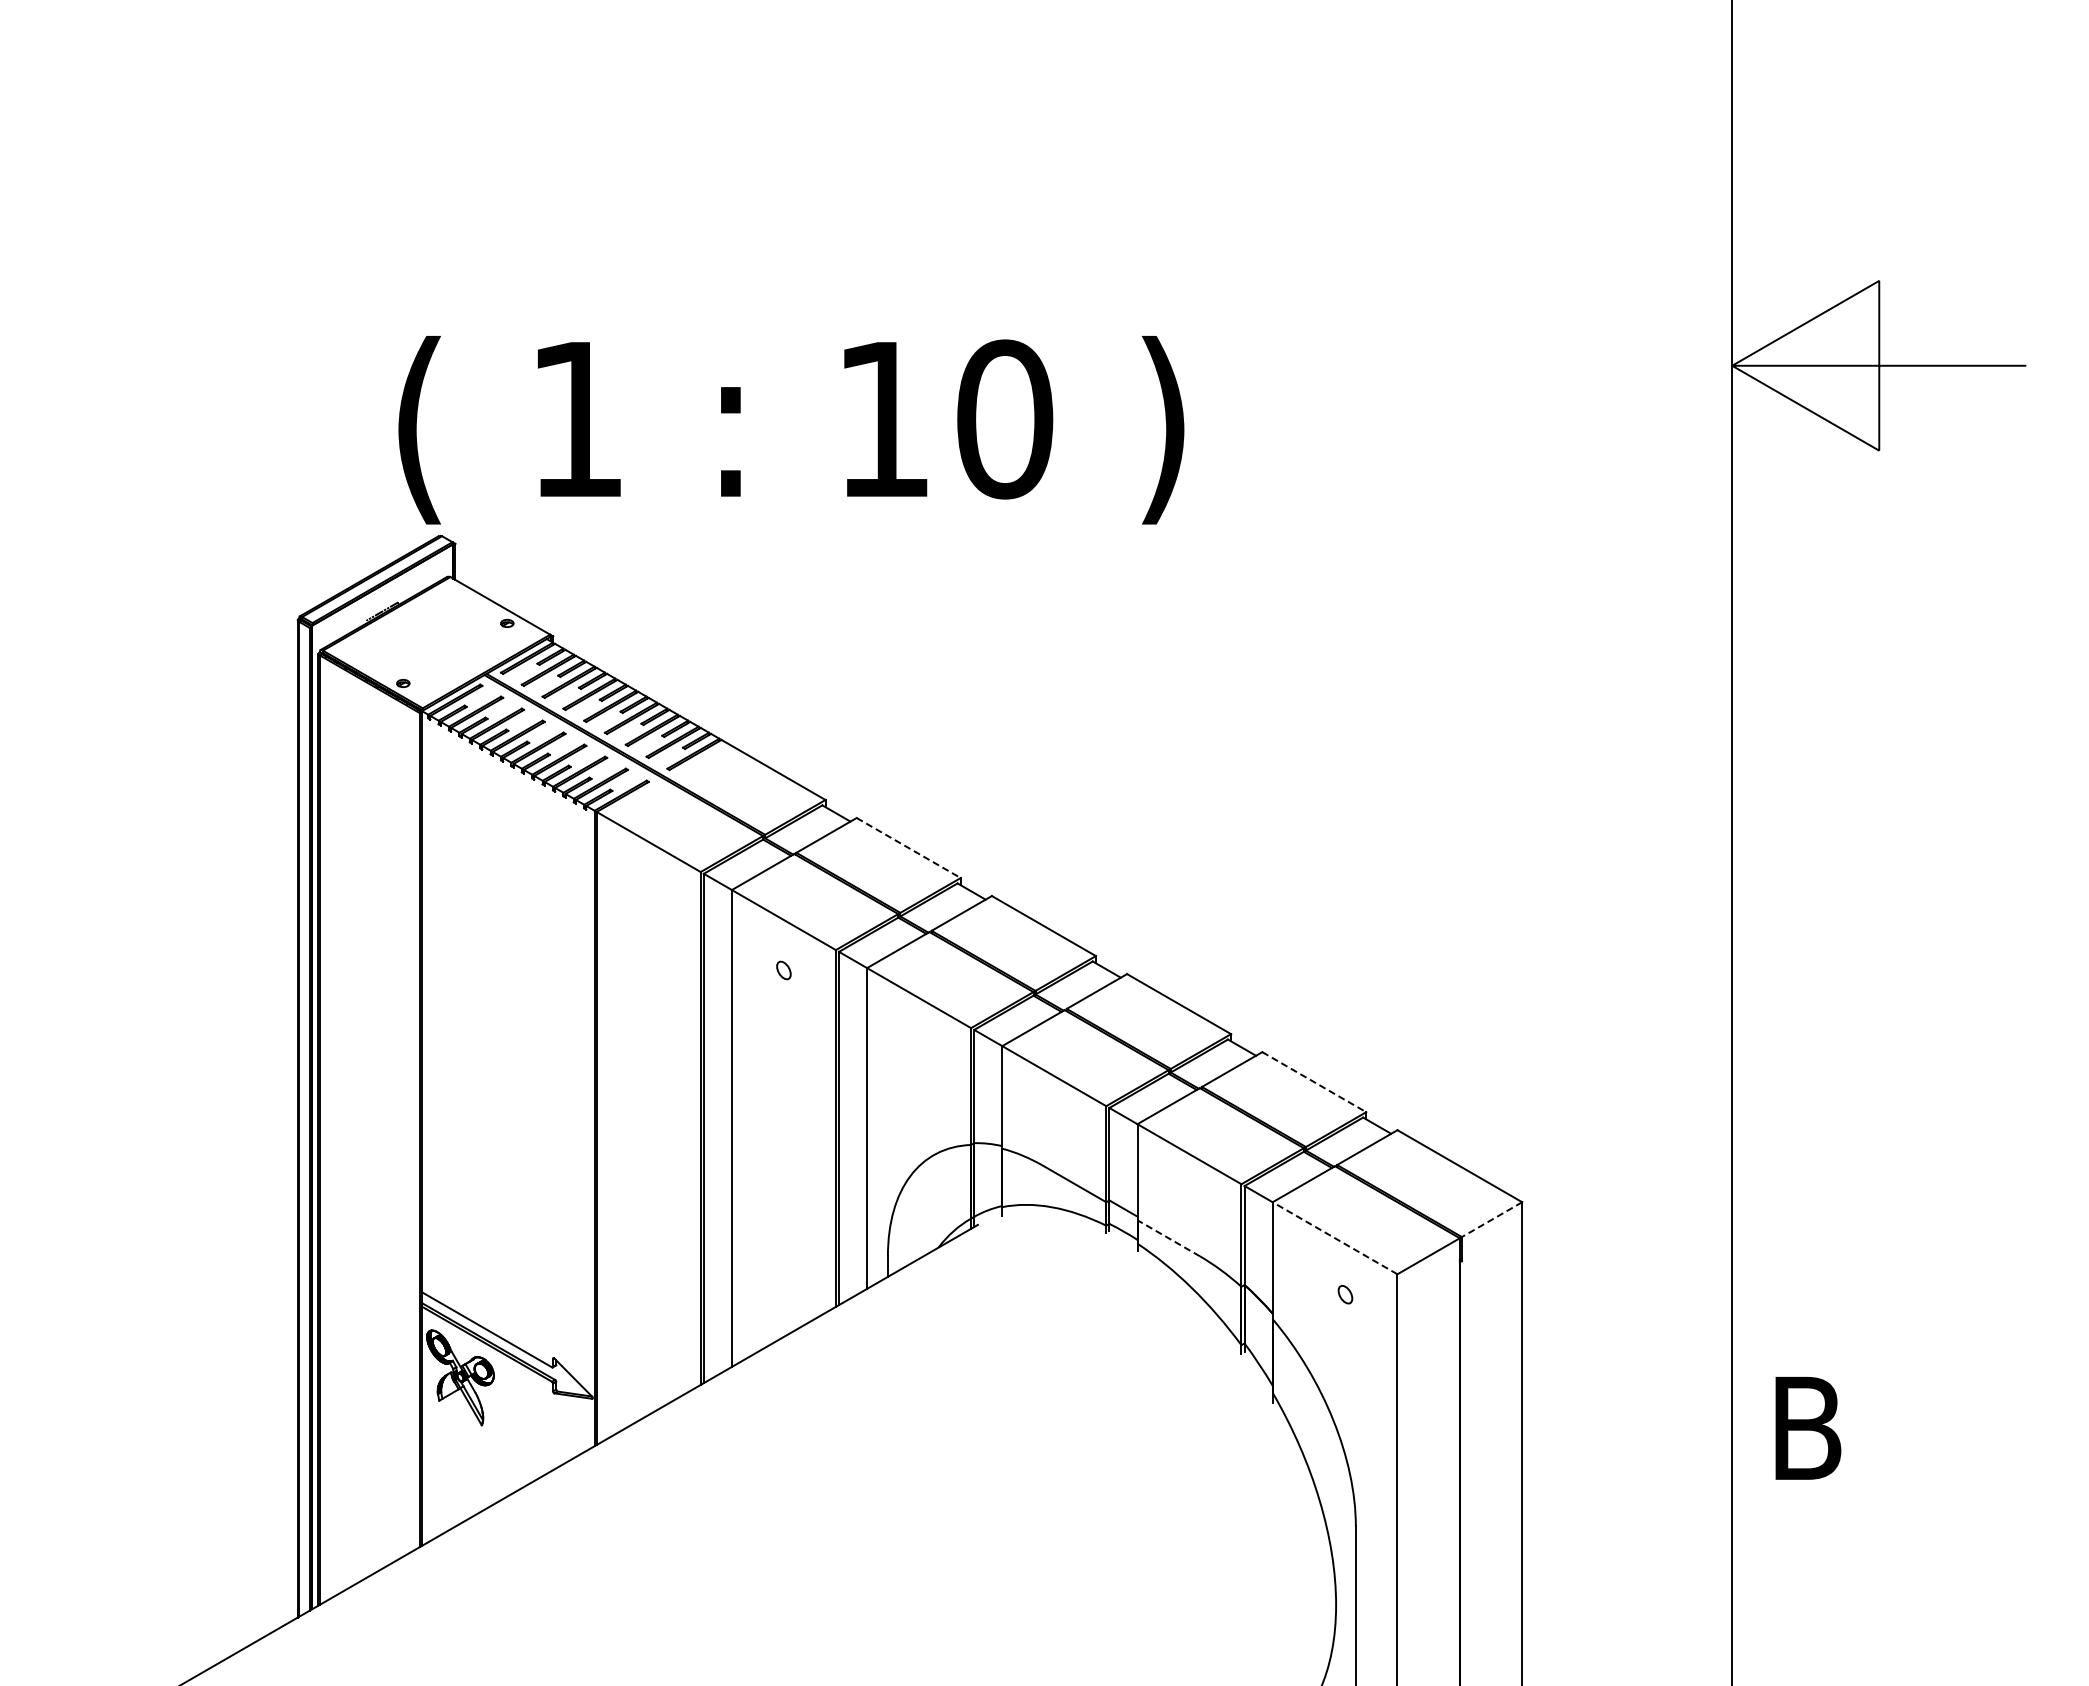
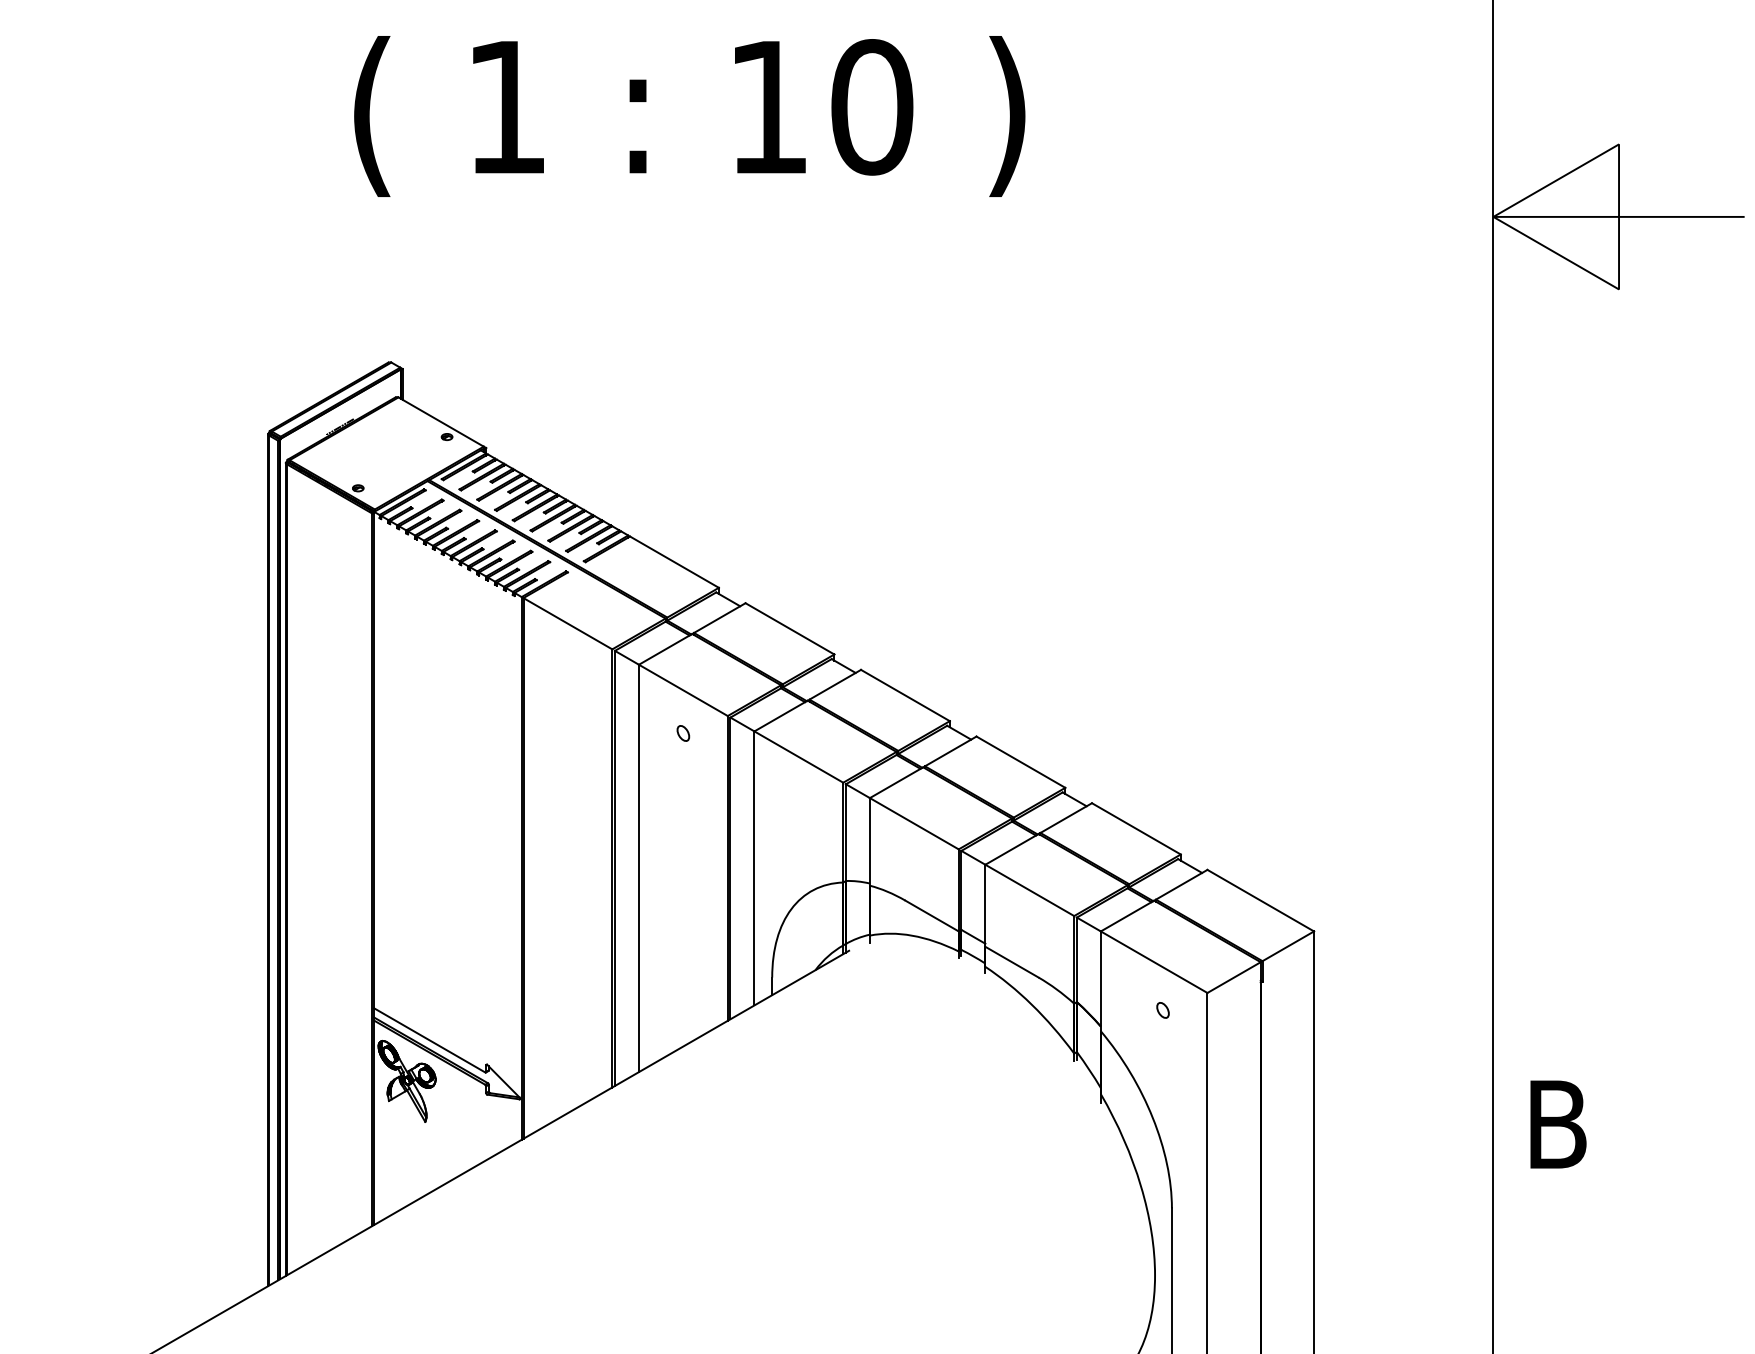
text: (791, 430) -> (689, 116), moved
line: (909, 848) -> (790, 629), dashed -> solid
line: (1314, 1082) -> (1136, 829), dashed -> solid
line: (1492, 1219) -> (1288, 946), dashed -> solid
line: (1168, 1238) -> (1011, 962), dashed -> solid
line: (1334, 1238) -> (1153, 962), dashed -> solid

